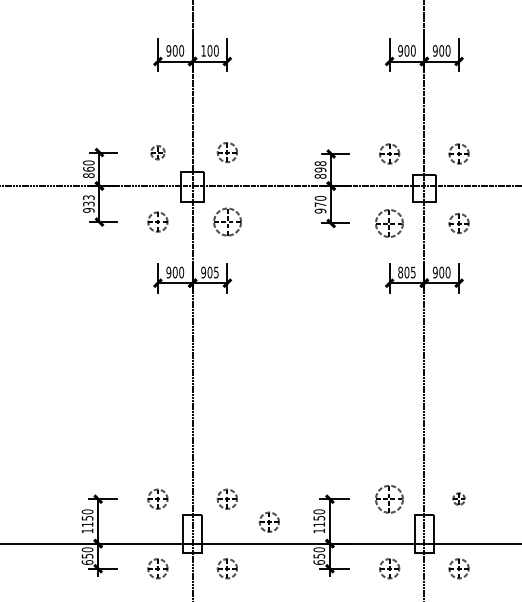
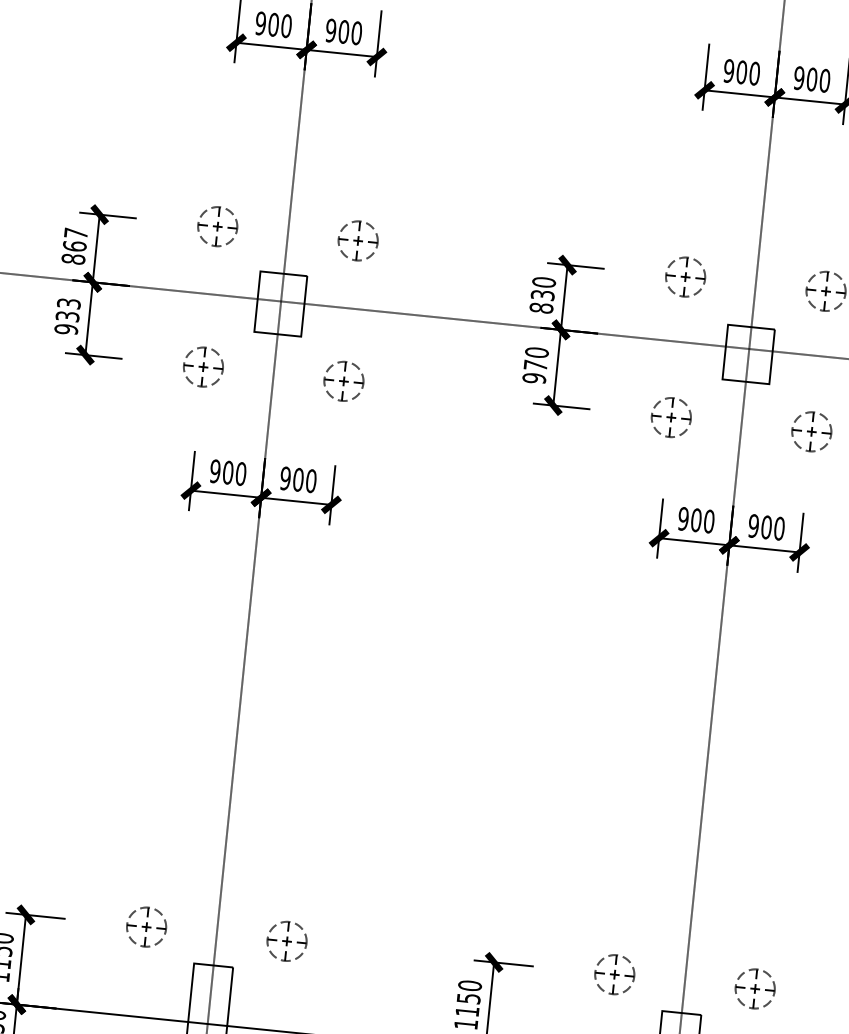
text: (203, 50) -> (330, 29), 100 -> 900
part: (157, 152) -> (216, 226), size x1.43
text: (88, 162) -> (75, 232), 860 -> 867
text: (320, 166) -> (543, 288), 898 -> 830
part: (226, 221) -> (342, 380), size x0.71
part: (389, 223) -> (671, 417), size x0.71
text: (216, 272) -> (311, 481), 905 -> 900
text: (406, 272) -> (695, 520), 805 -> 900
part: (389, 498) -> (614, 973), size x0.71
part: (458, 498) -> (754, 987), size x1.67
part: (268, 521) -> (365, 994), removed

